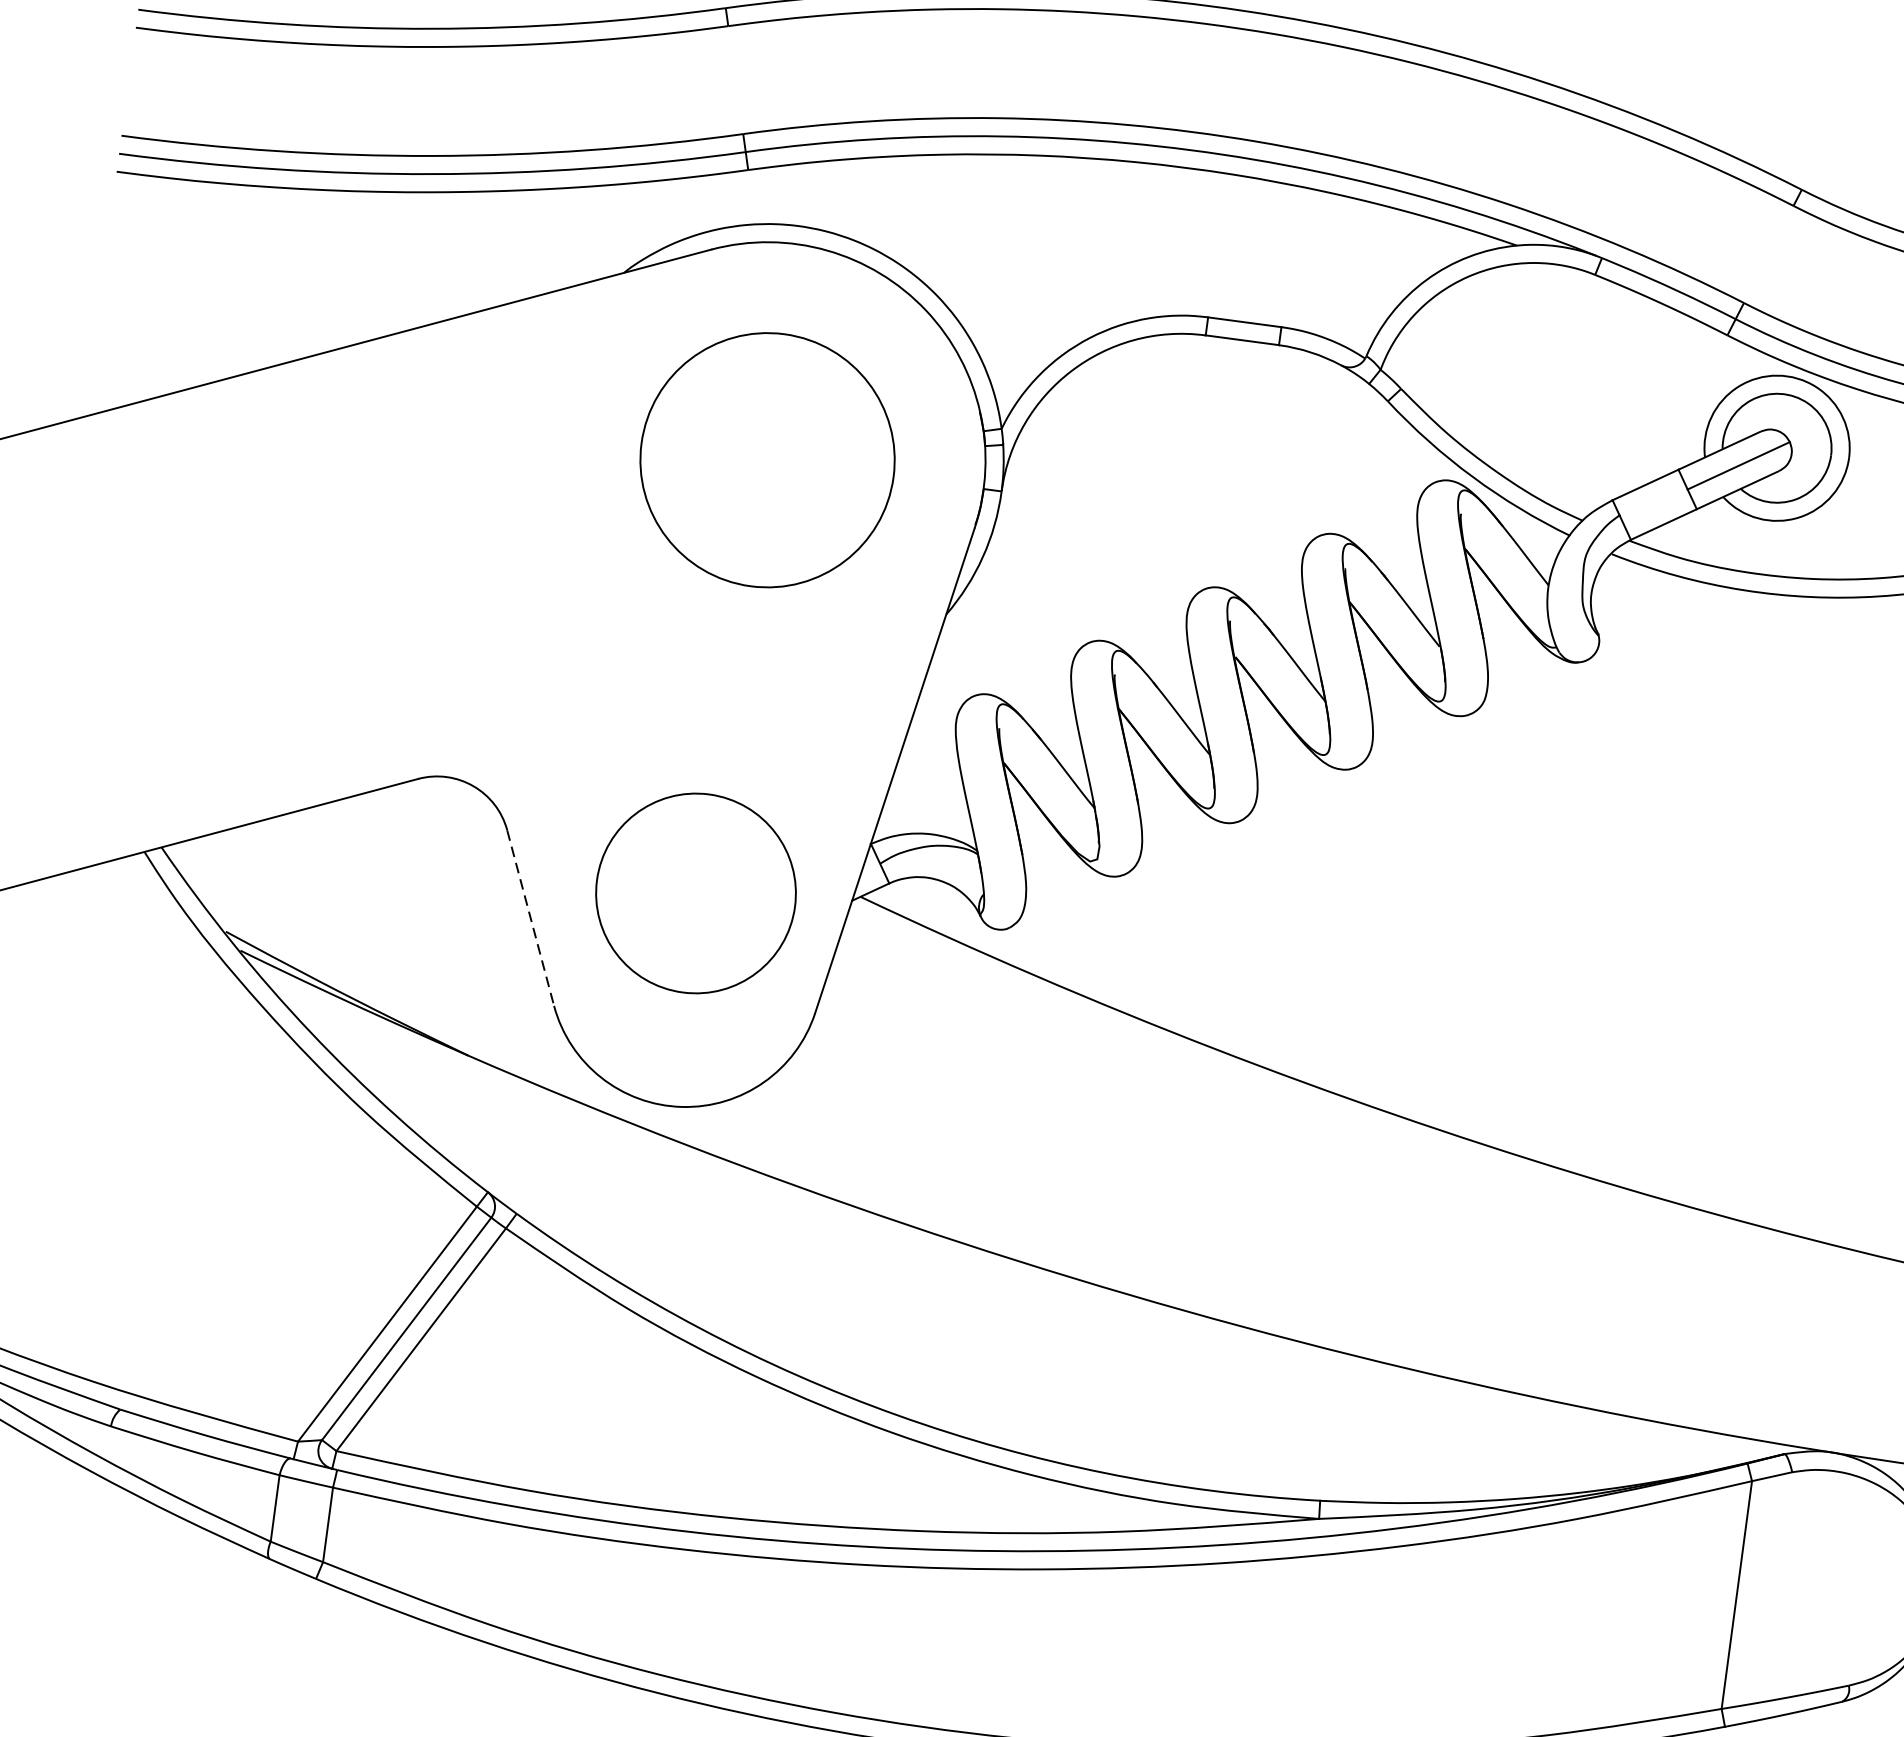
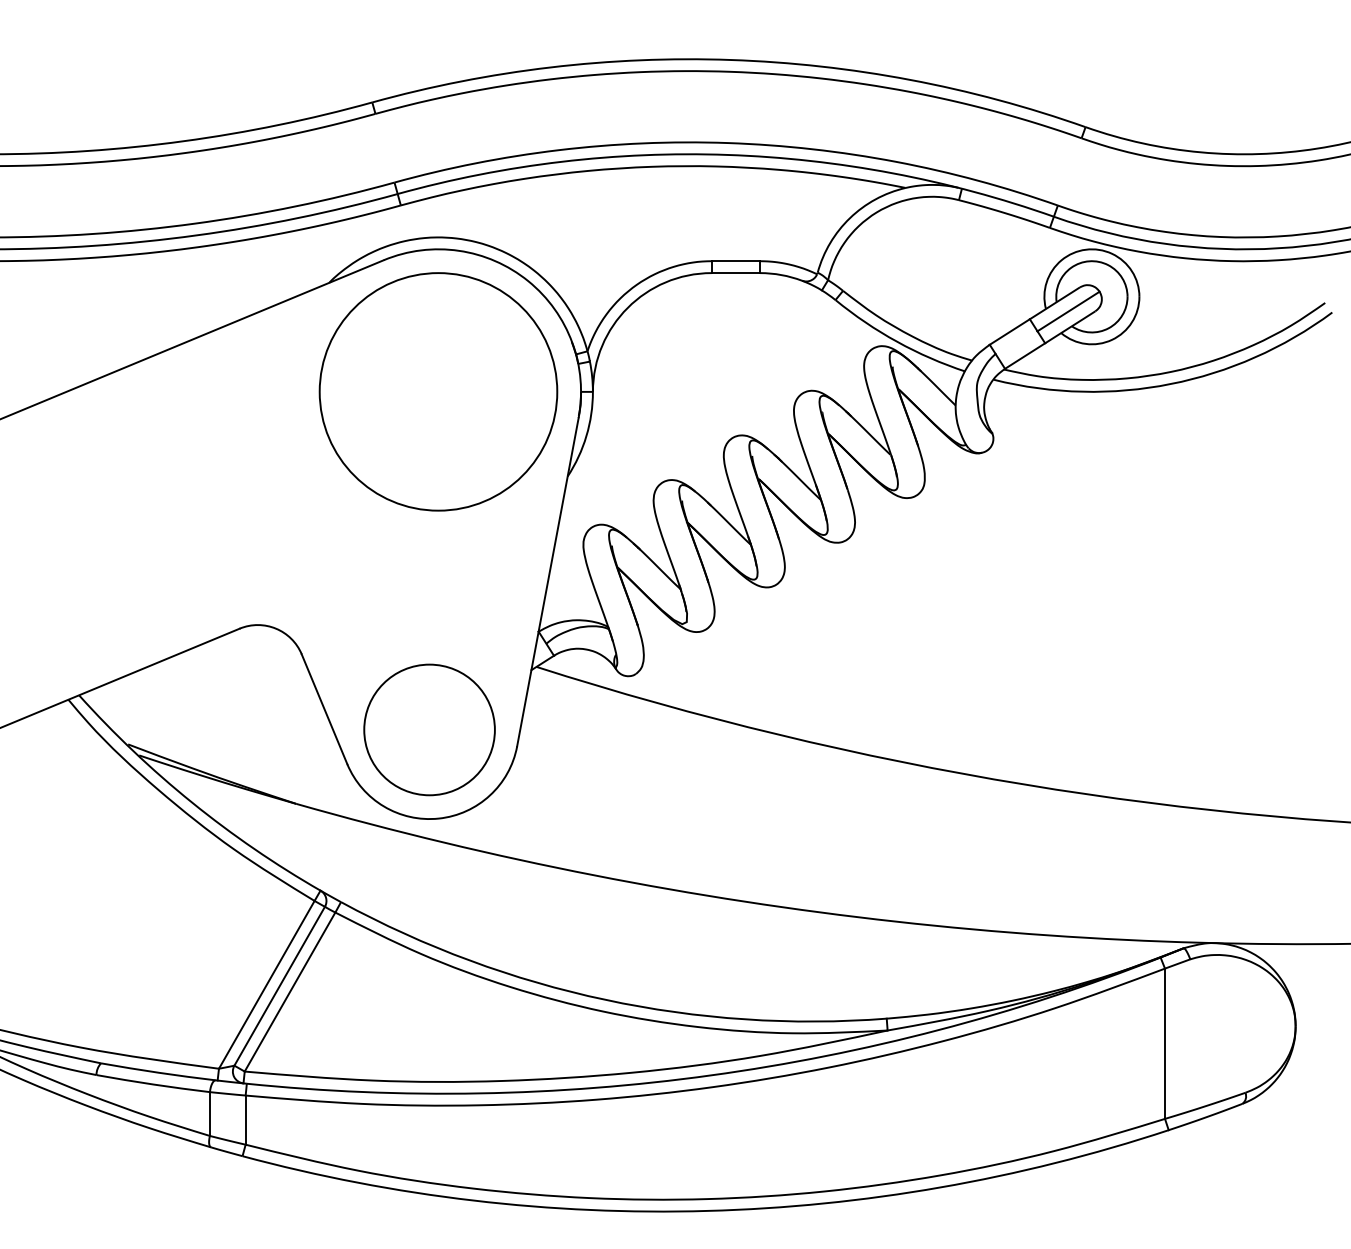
circle: (767, 459) -> (438, 391), size x1.43
circle: (695, 892) -> (429, 729), moved
line: (530, 918) -> (324, 709), dashed -> solid

